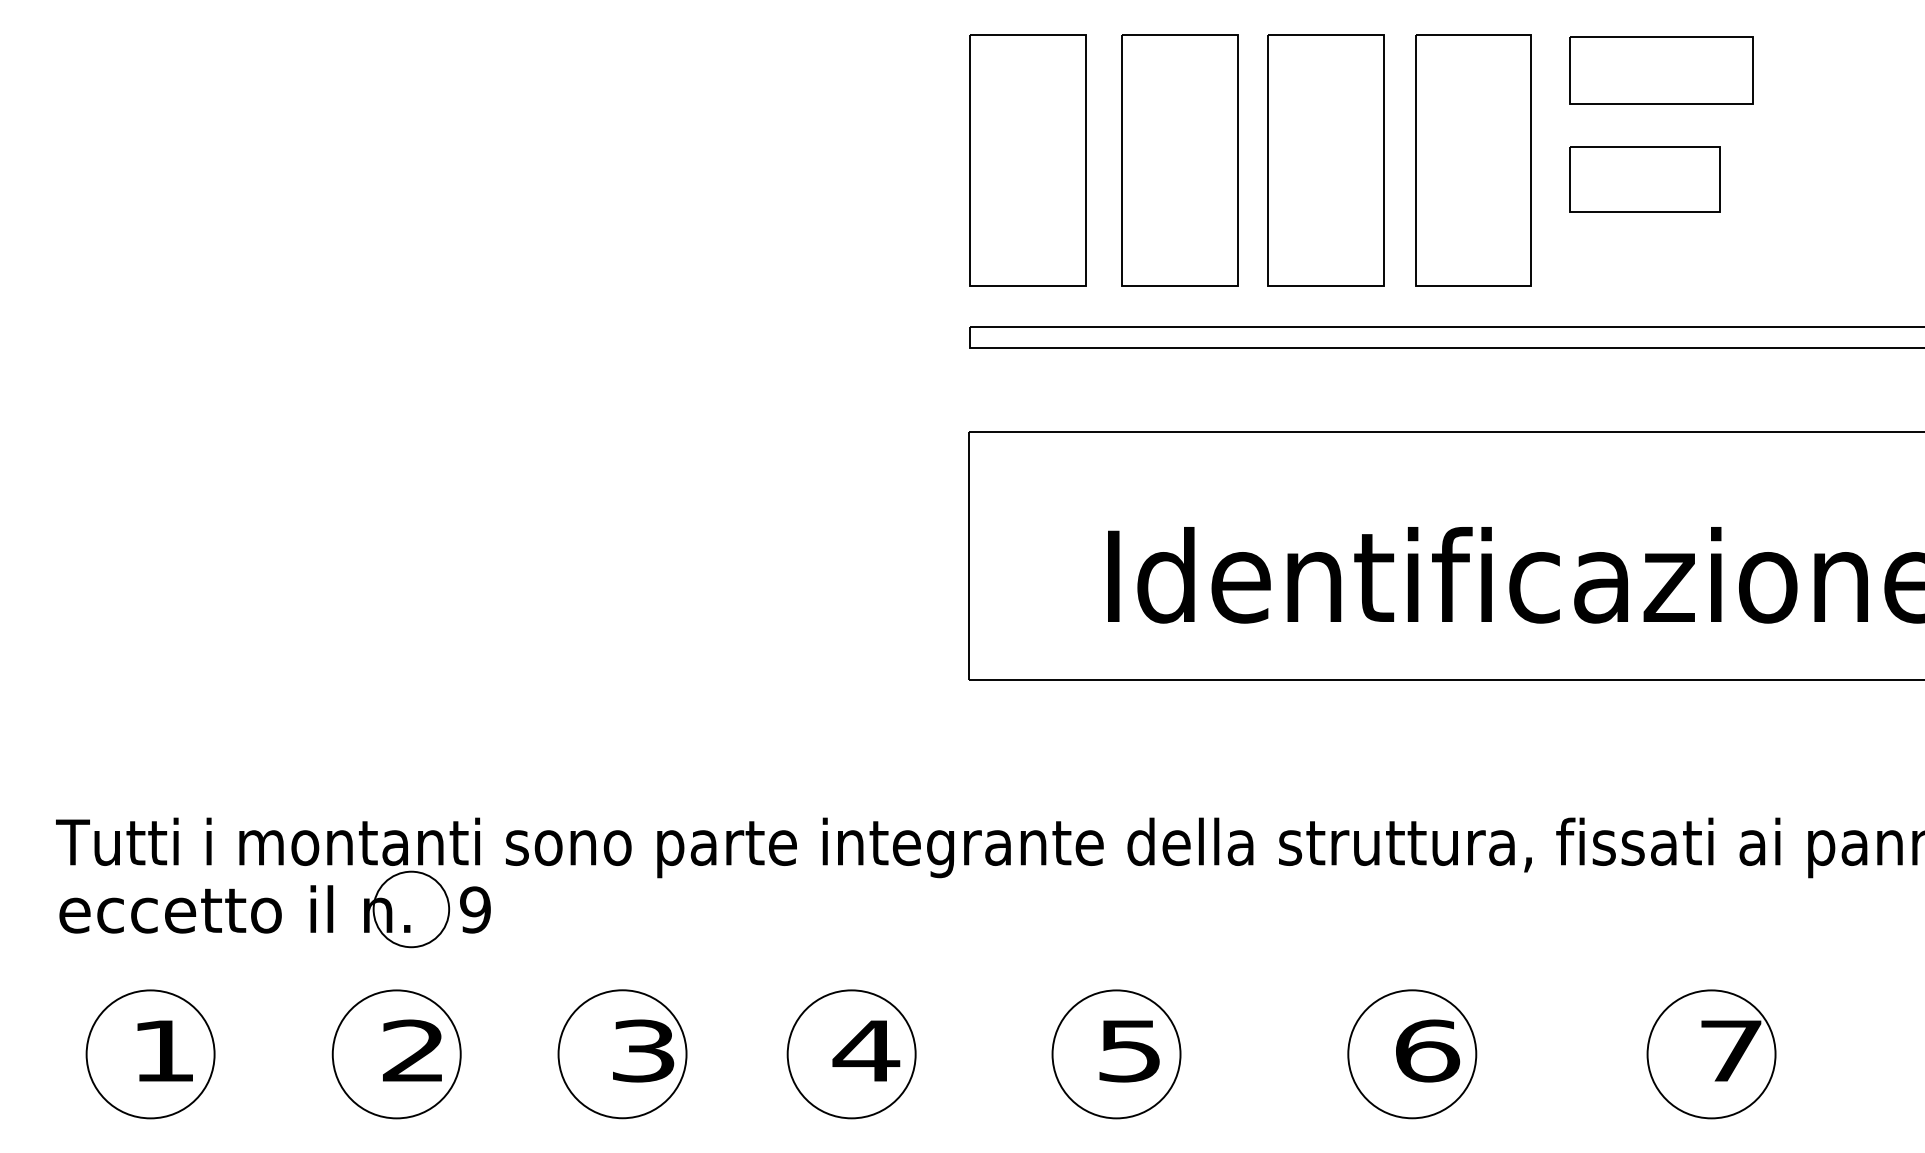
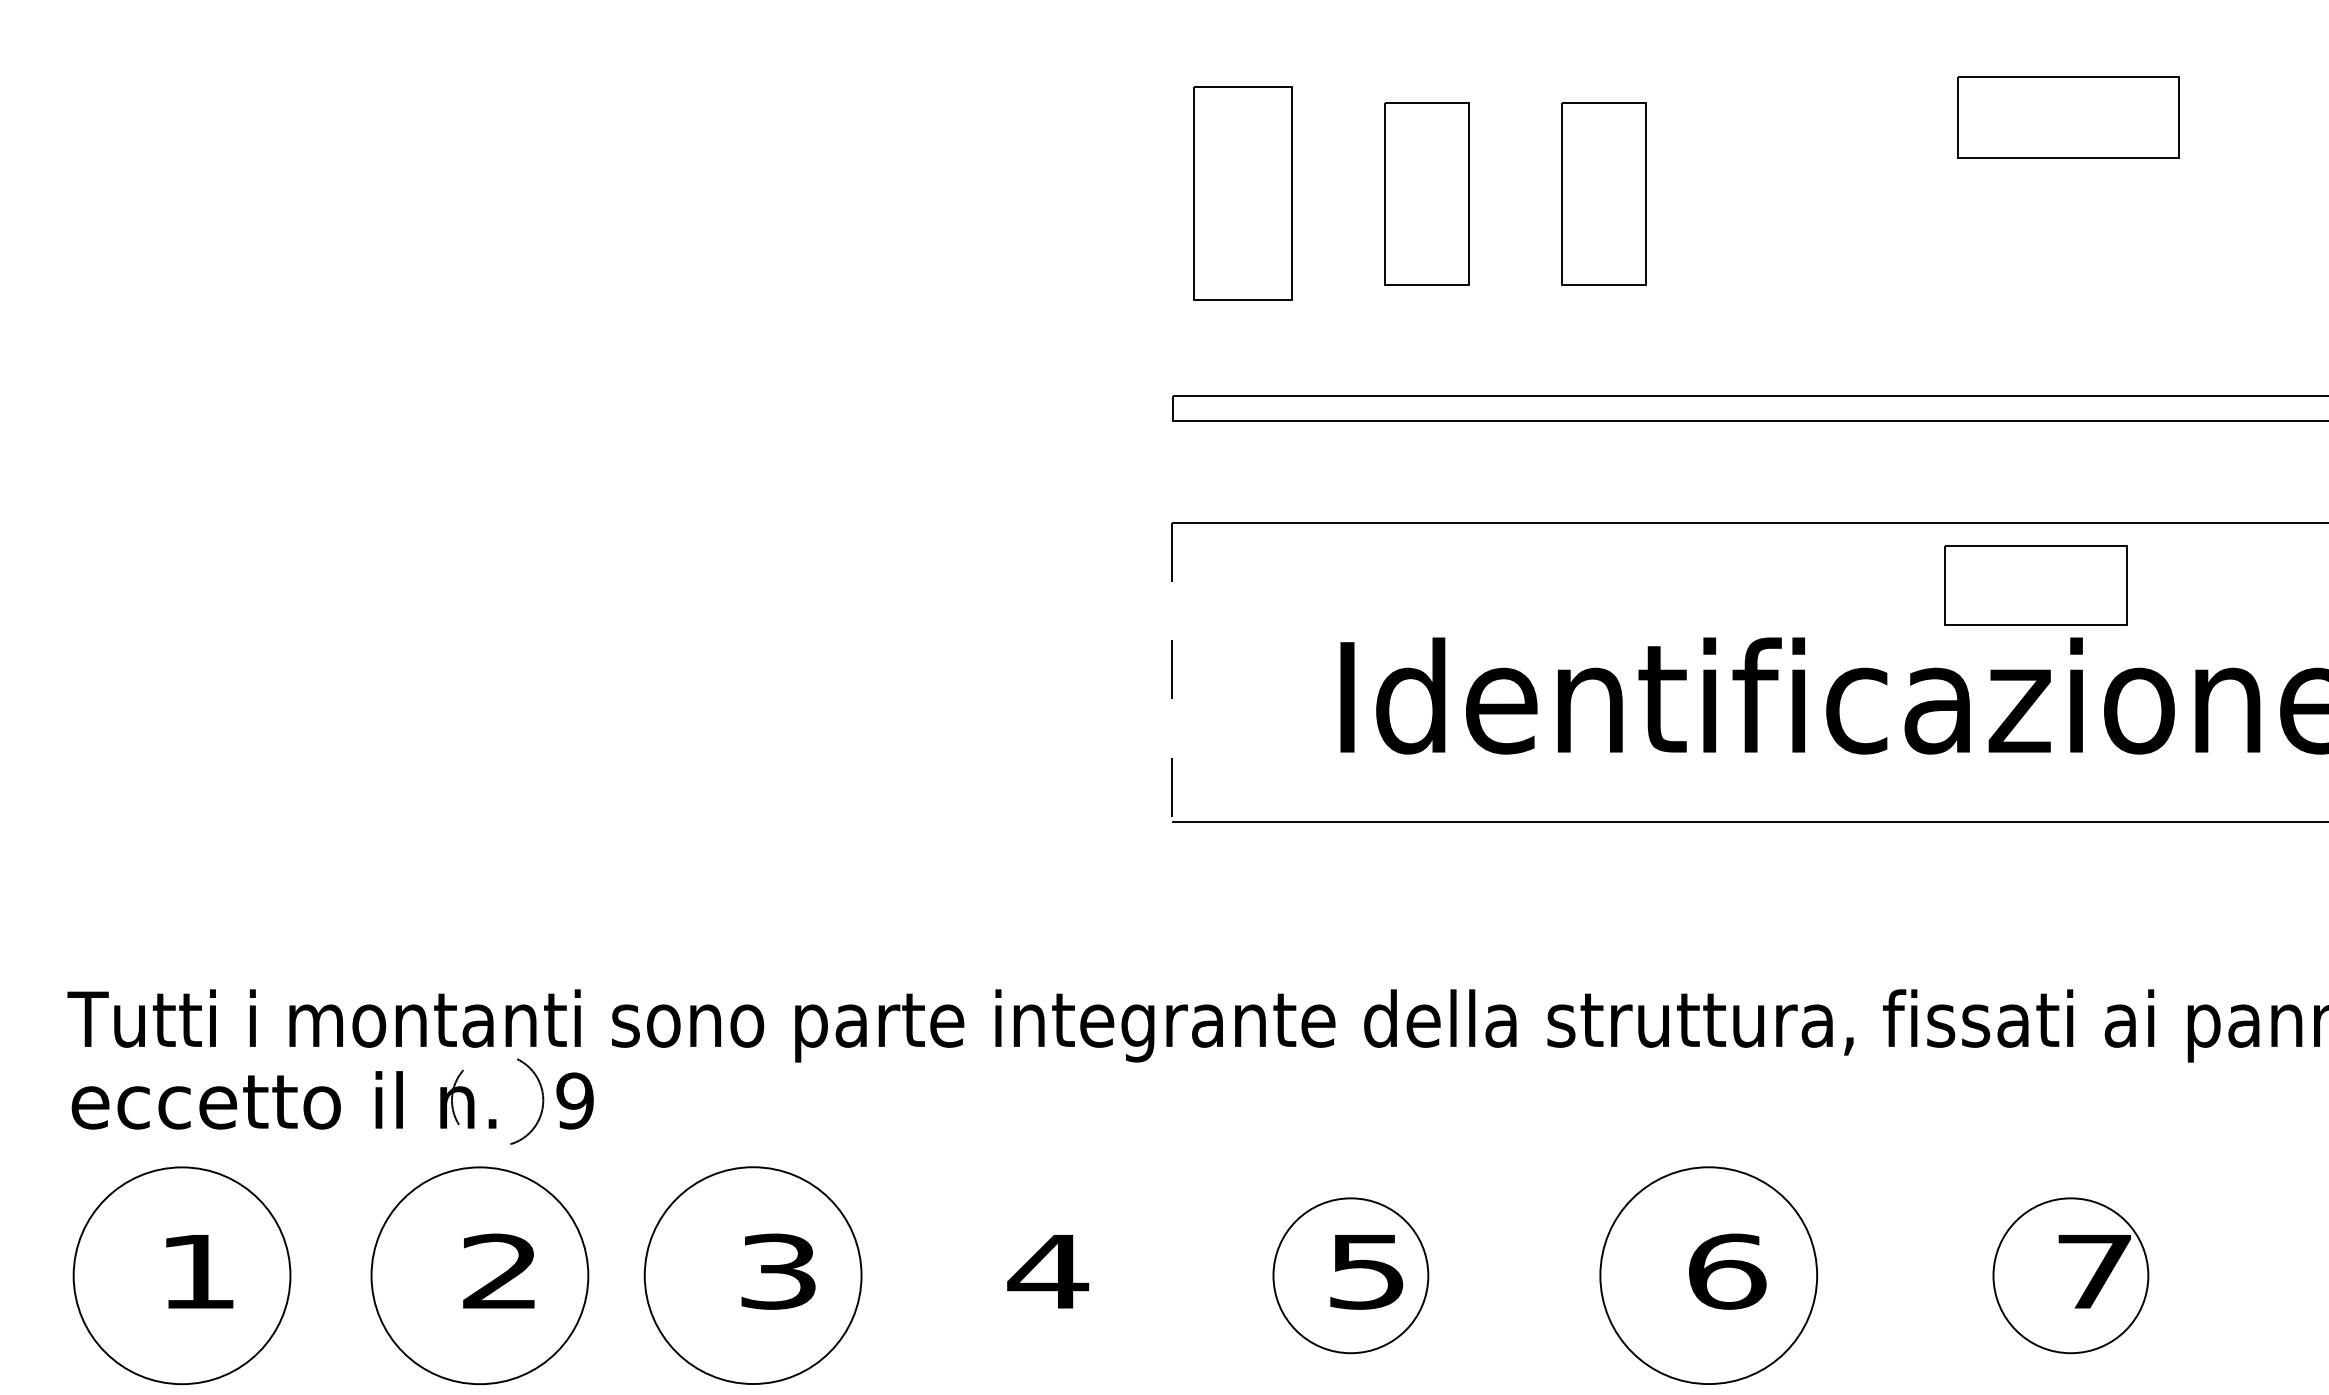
part: (1660, 69) -> (2068, 117), moved
part: (1026, 159) -> (1242, 193), size x0.7
part: (1179, 159) -> (1426, 193), size x0.6
part: (1325, 159) -> (1603, 193), size x0.6
part: (1473, 159) -> (1782, 193), removed
part: (1644, 179) -> (2035, 585), moved
line: (969, 555) -> (1172, 672), solid -> dashed
circle: (411, 909) -> (497, 1100), solid -> dashed
circle: (150, 1054) -> (181, 1275), size x1.4
circle: (396, 1054) -> (479, 1275), size x1.4
circle: (622, 1054) -> (752, 1275), size x1.4
circle: (851, 1054) -> (1030, 1275), removed
circle: (1412, 1054) -> (1708, 1275), size x1.4

